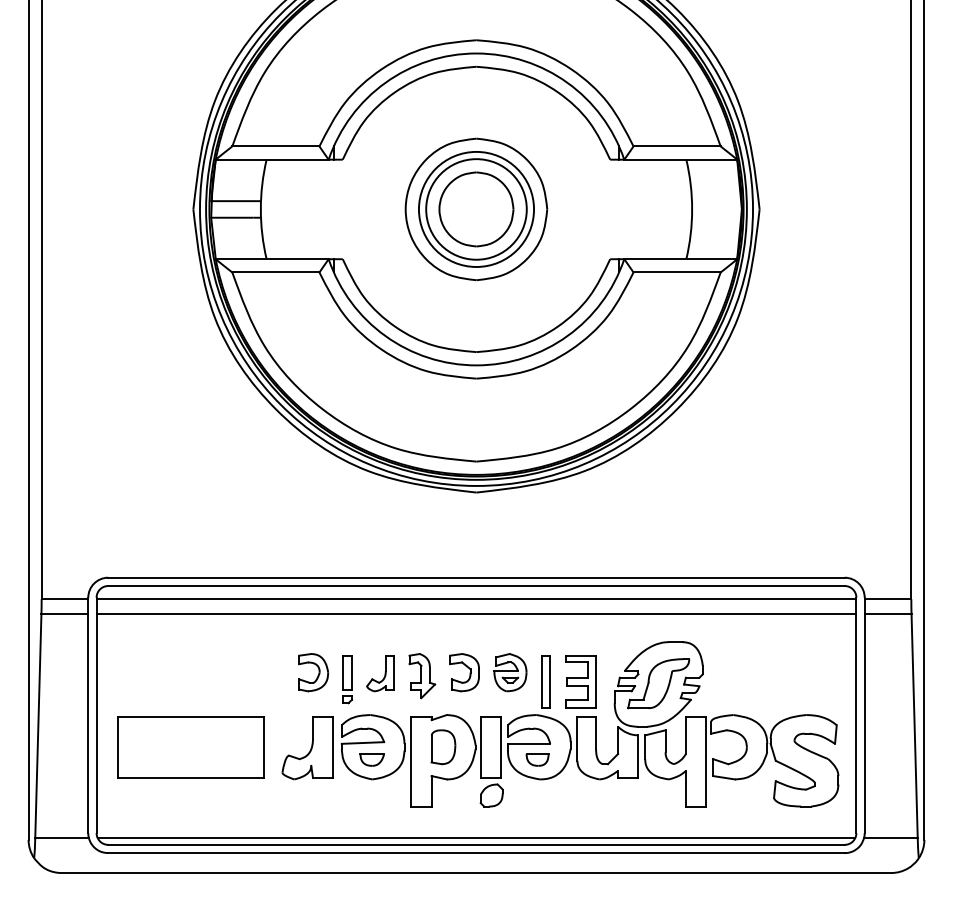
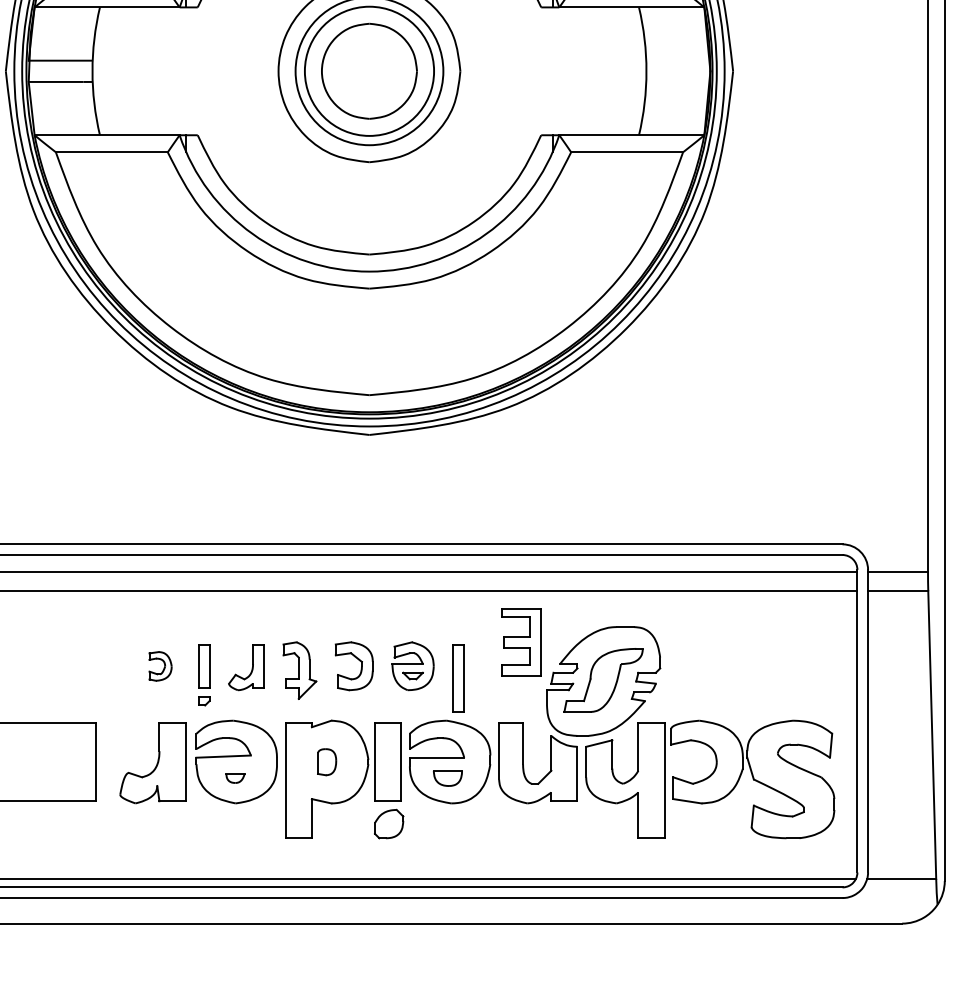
part: (313, 672) -> (160, 666), size x0.6
part: (580, 681) -> (521, 641), moved
part: (443, 747) -> (327, 762), size x0.6
part: (371, 759) -> (234, 777), size x0.6

